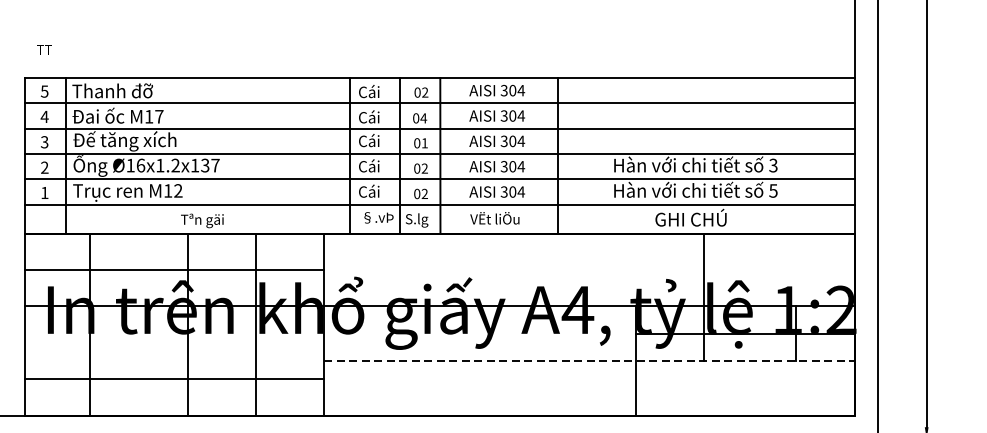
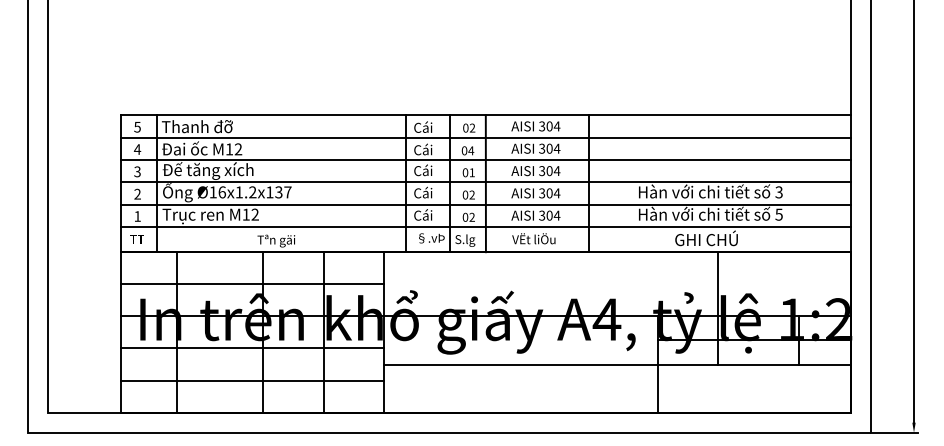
text: (43, 49) -> (136, 239), moved
text: (159, 116) -> (238, 149), M17 -> M12
line: (174, 342) -> (251, 348), added
line: (589, 361) -> (617, 364), dashed -> solid

